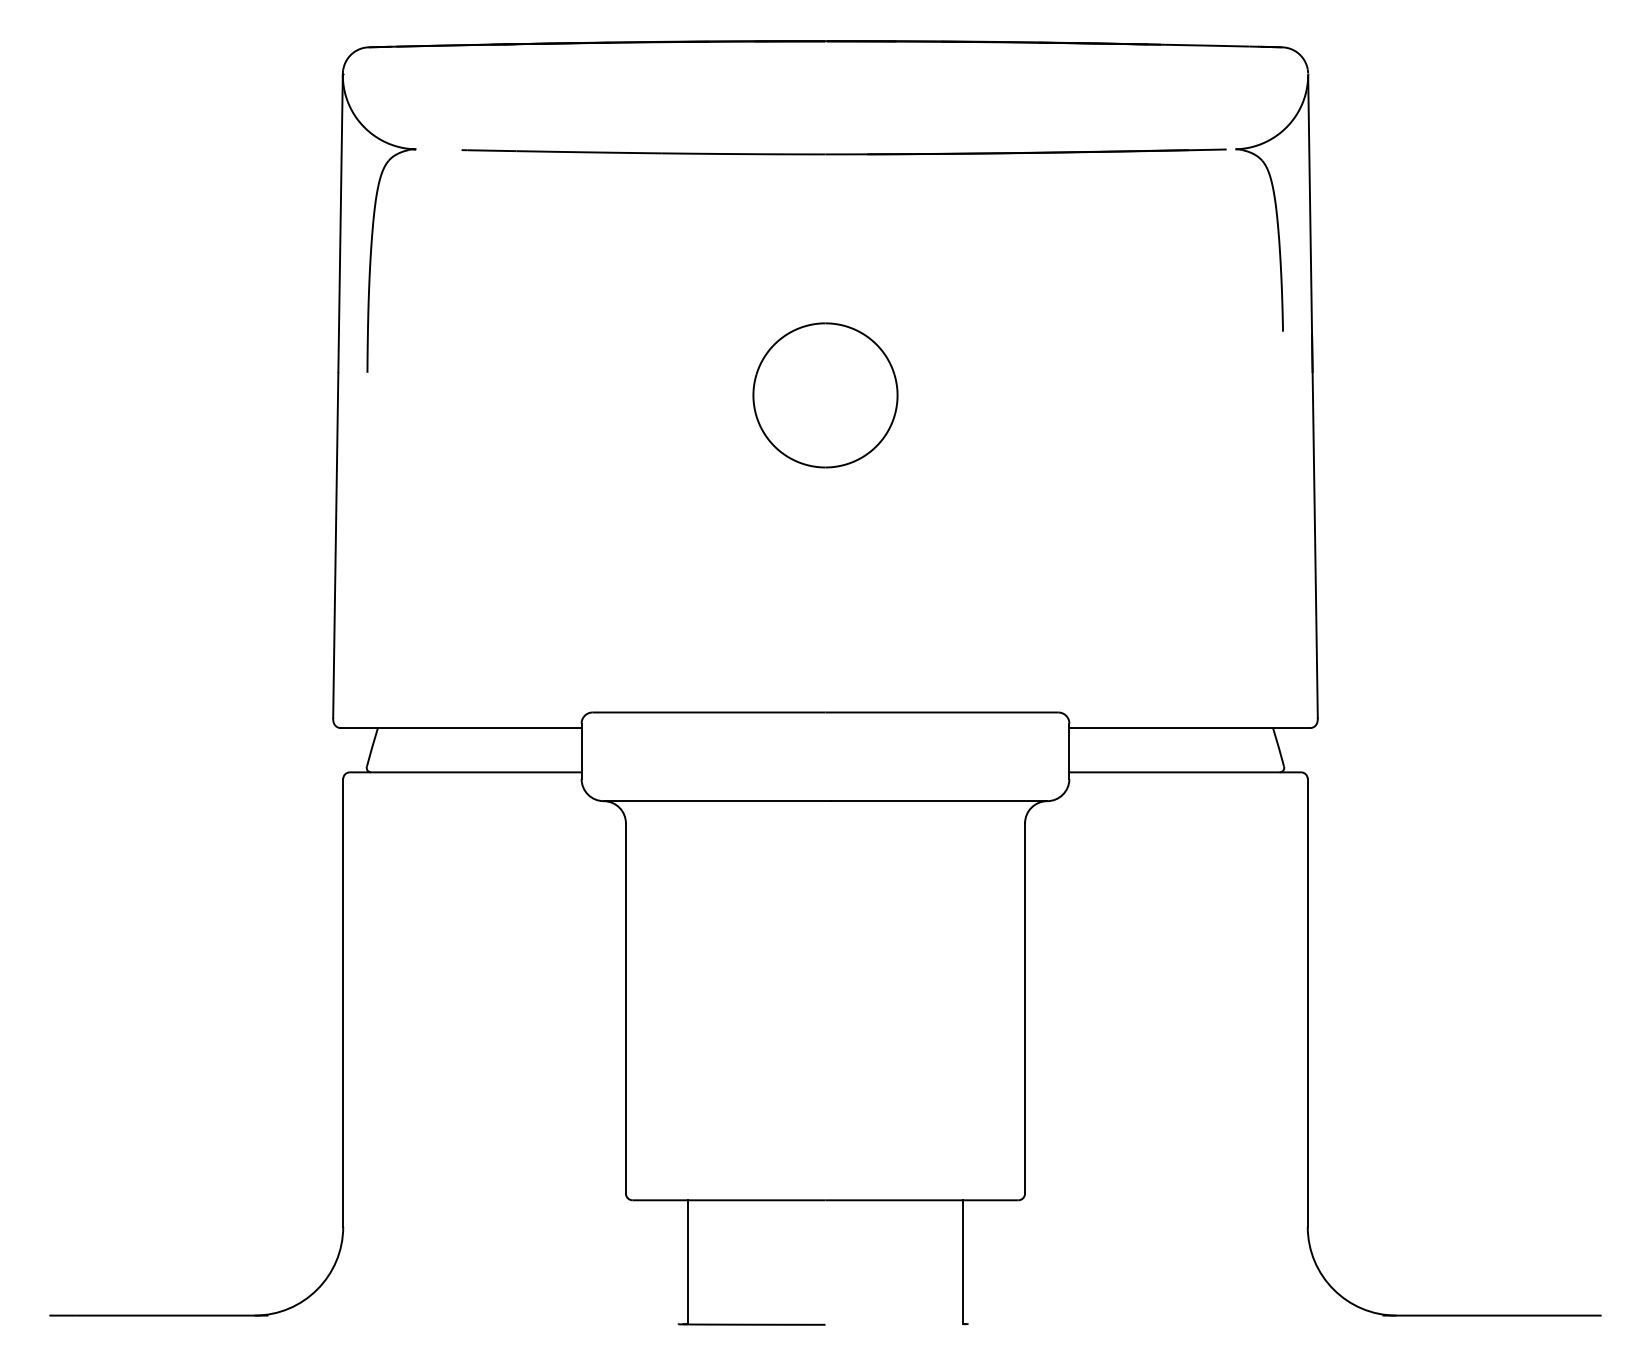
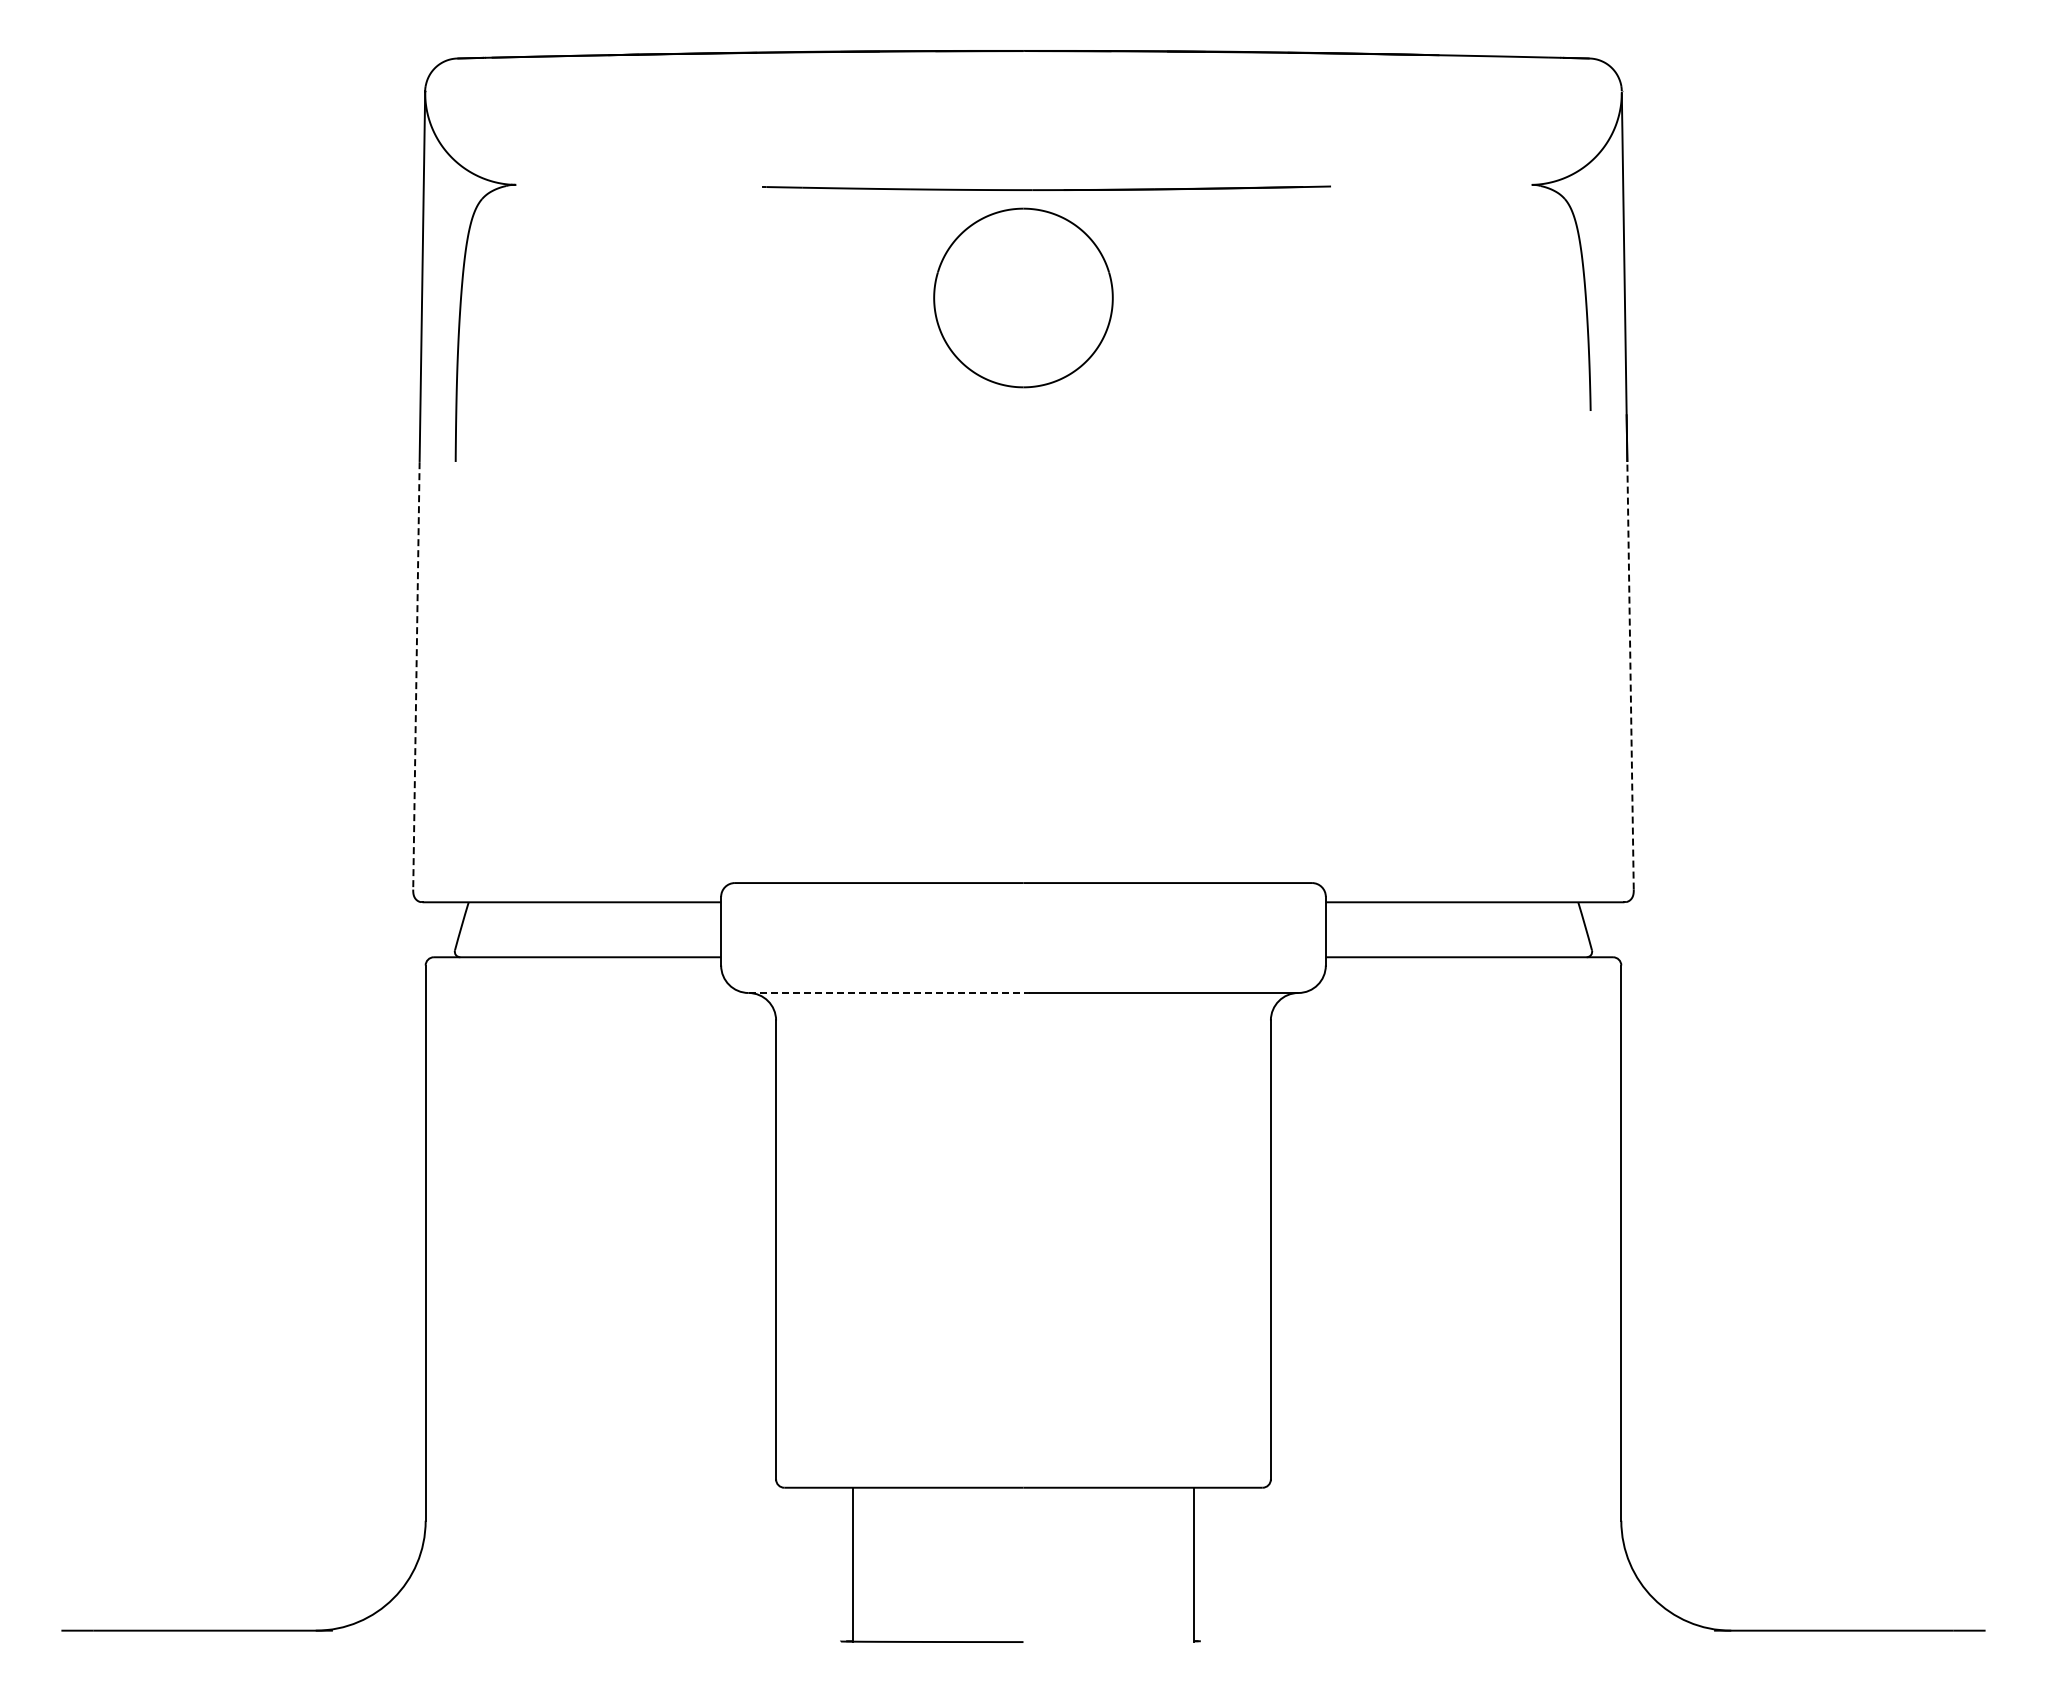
part: (844, 152) -> (1046, 188), size x0.6
part: (825, 395) -> (1023, 297), moved
line: (335, 545) -> (416, 675), solid -> dashed
line: (1315, 545) -> (1630, 676), solid -> dashed
line: (717, 801) -> (889, 993), solid -> dashed

